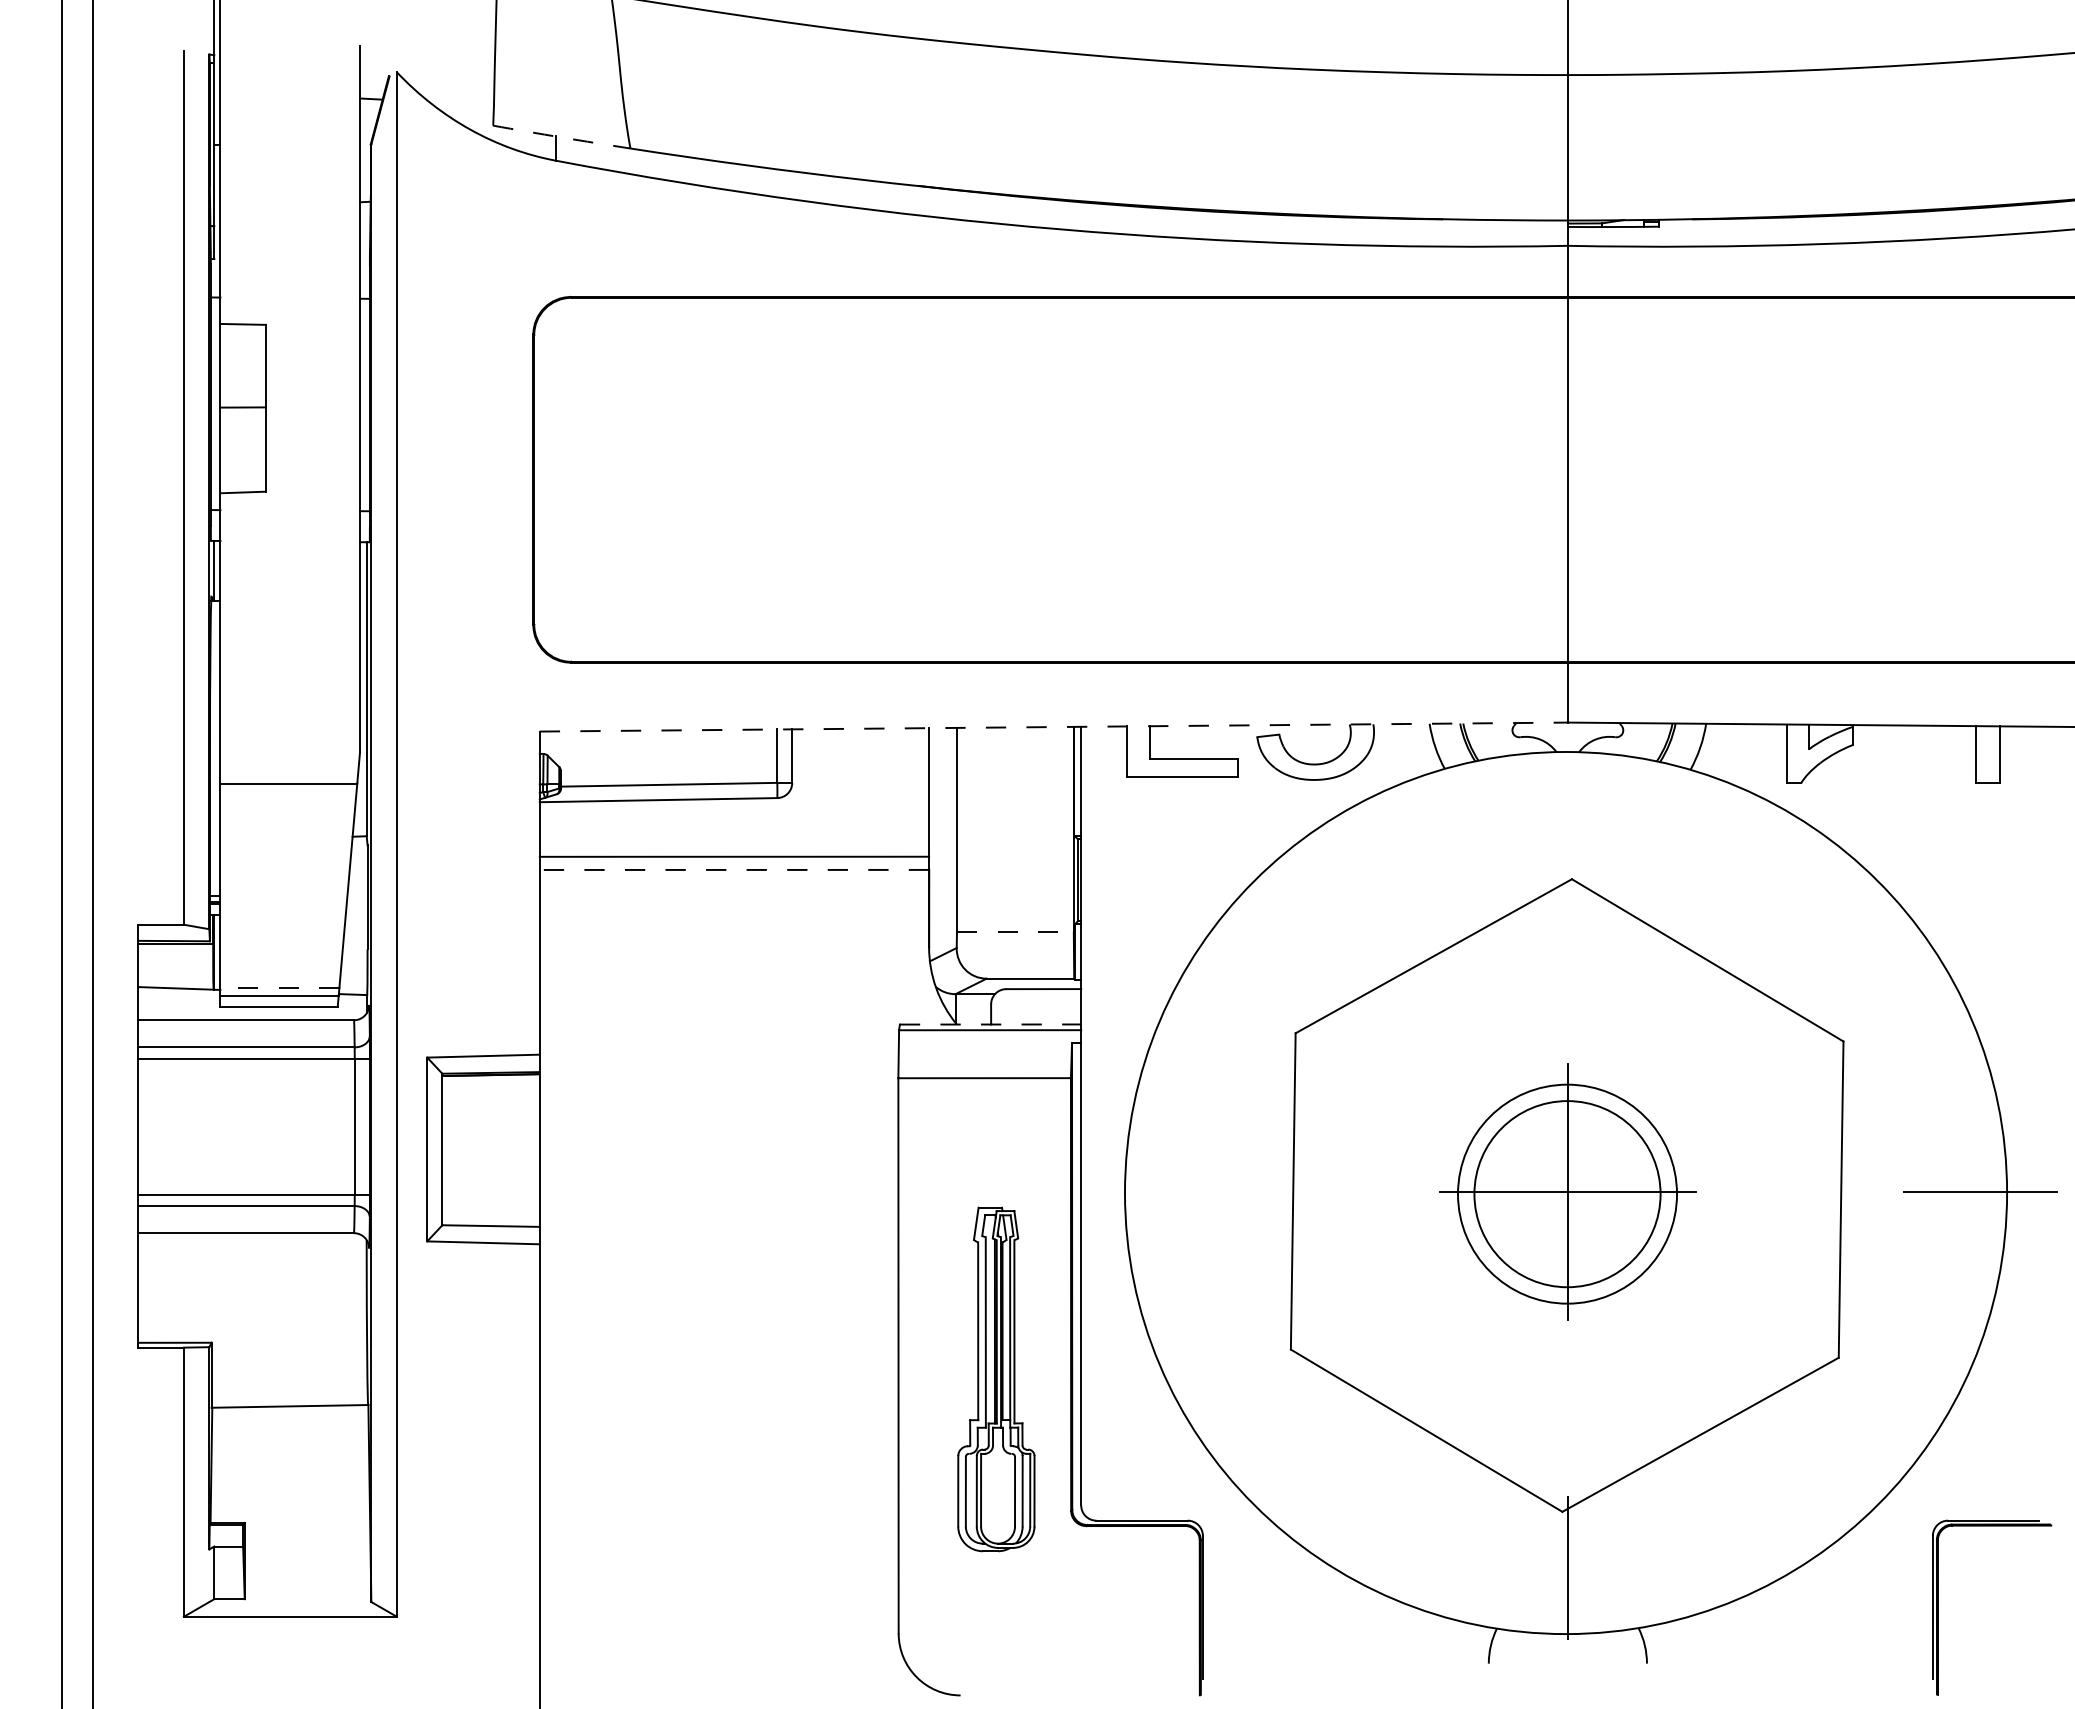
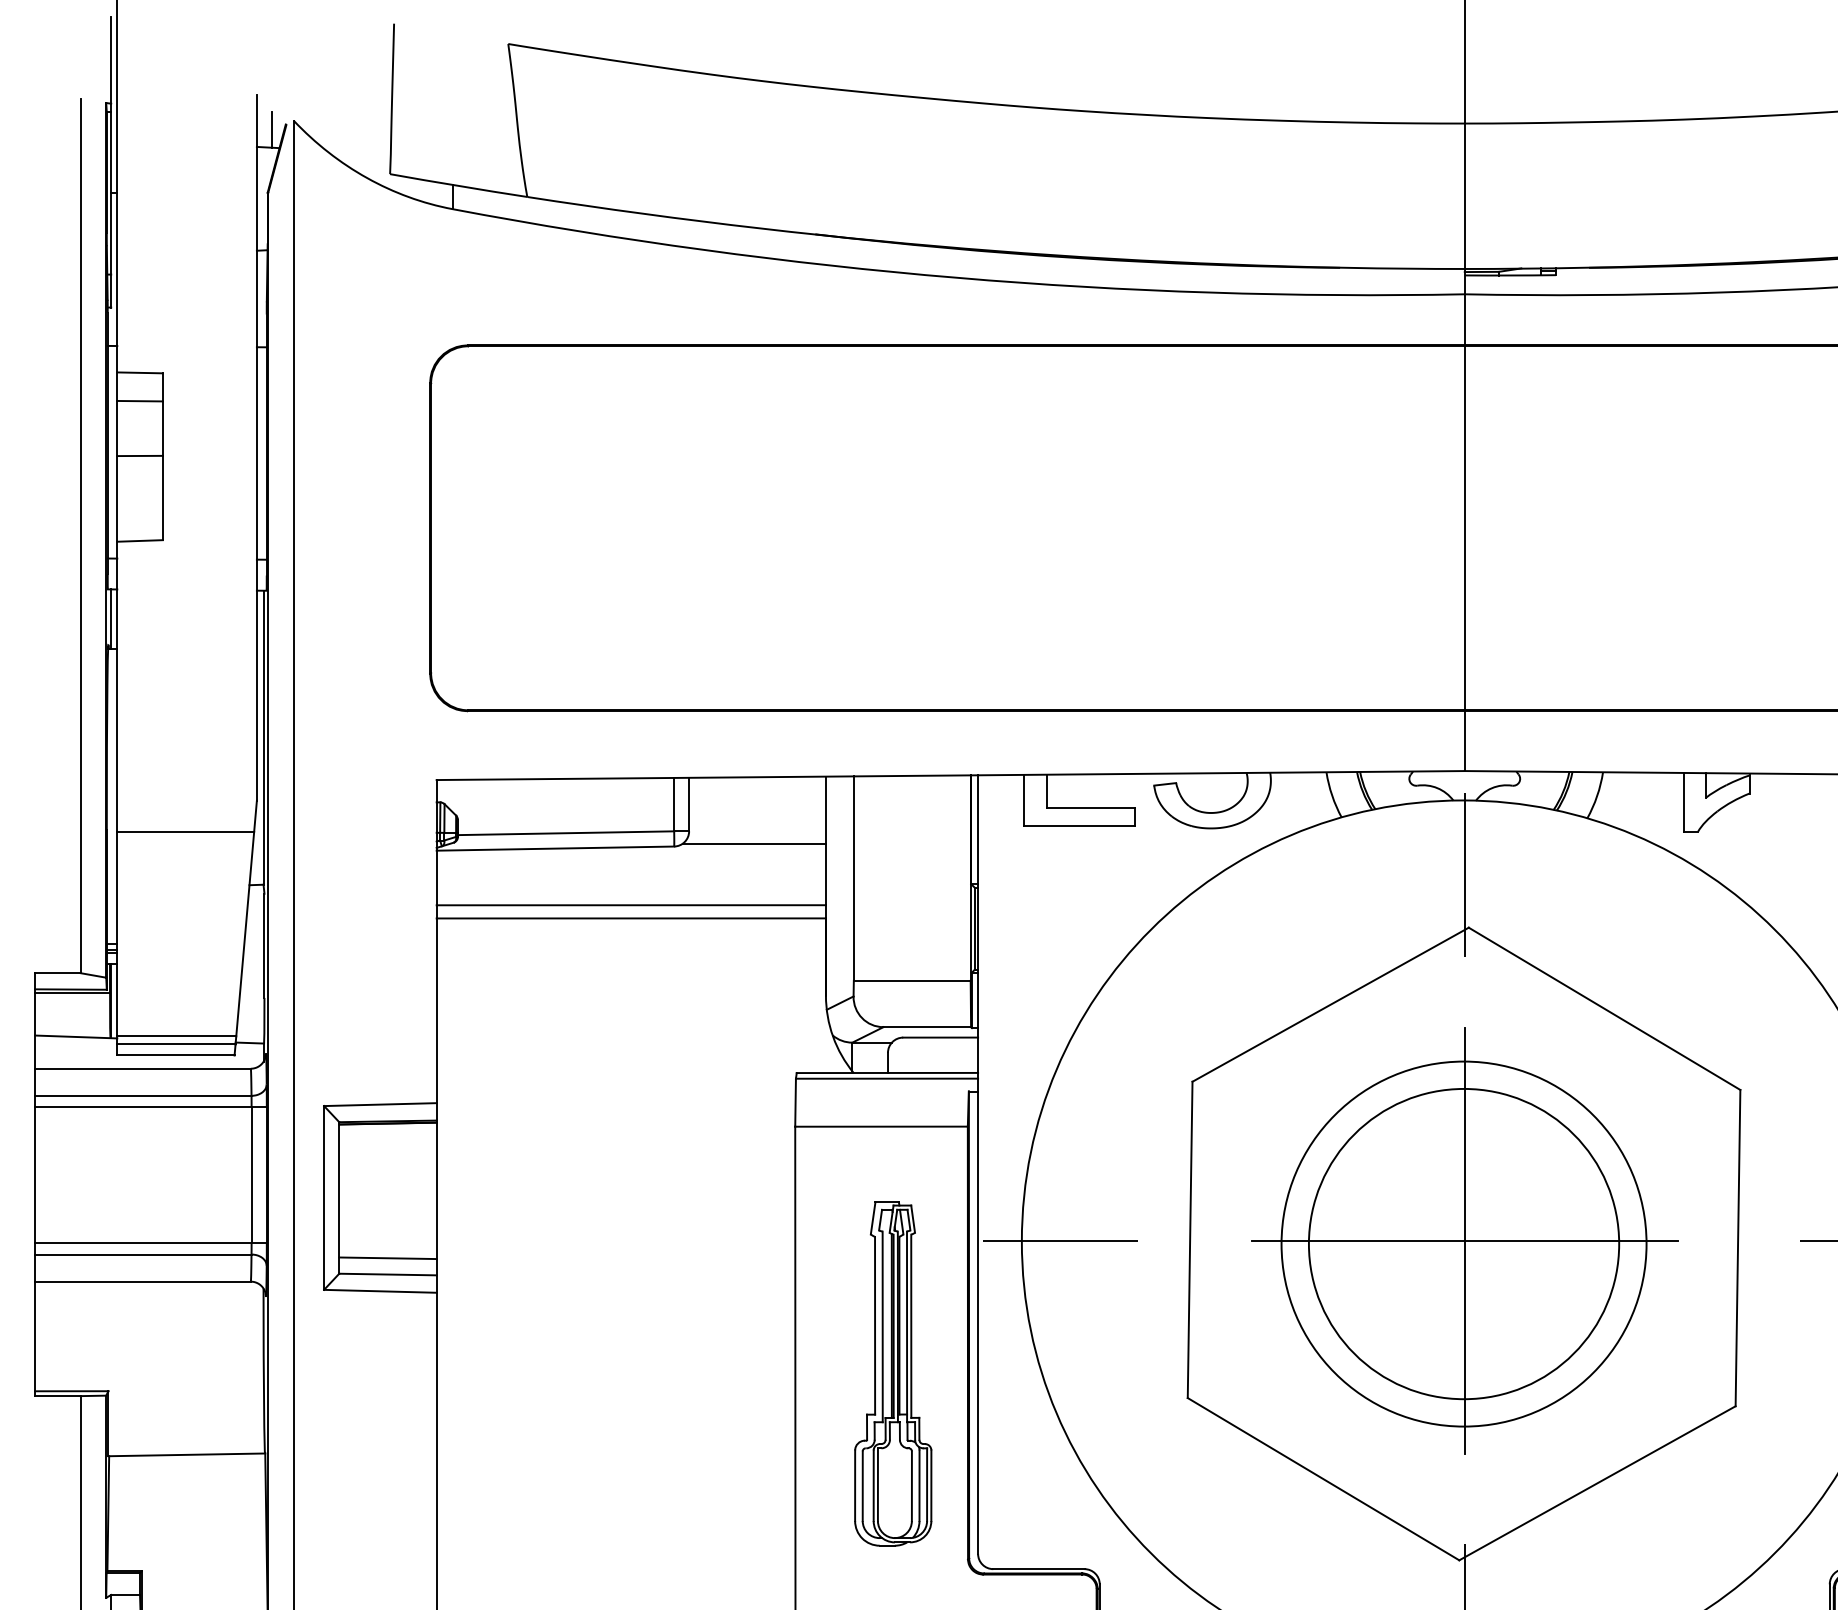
line: (375, 81) -> (272, 129), added
arc: (561, 137) -> (458, 185), dashed -> solid
line: (243, 352) -> (140, 400), added
line: (1054, 727) -> (951, 775), dashed -> solid
line: (857, 795) -> (754, 843), added
line: (1567, 826) -> (1464, 874), added
line: (734, 869) -> (631, 917), dashed -> solid
line: (1015, 932) -> (912, 980), dashed -> solid
line: (279, 987) -> (176, 1035), dashed -> solid
line: (990, 1024) -> (887, 1072), dashed -> solid
part: (1567, 1191) -> (1464, 1239), size x1.67
line: (1162, 1192) -> (1059, 1240), added
line: (490, 1209) -> (387, 1257), added
part: (996, 1379) -> (893, 1373), moved

